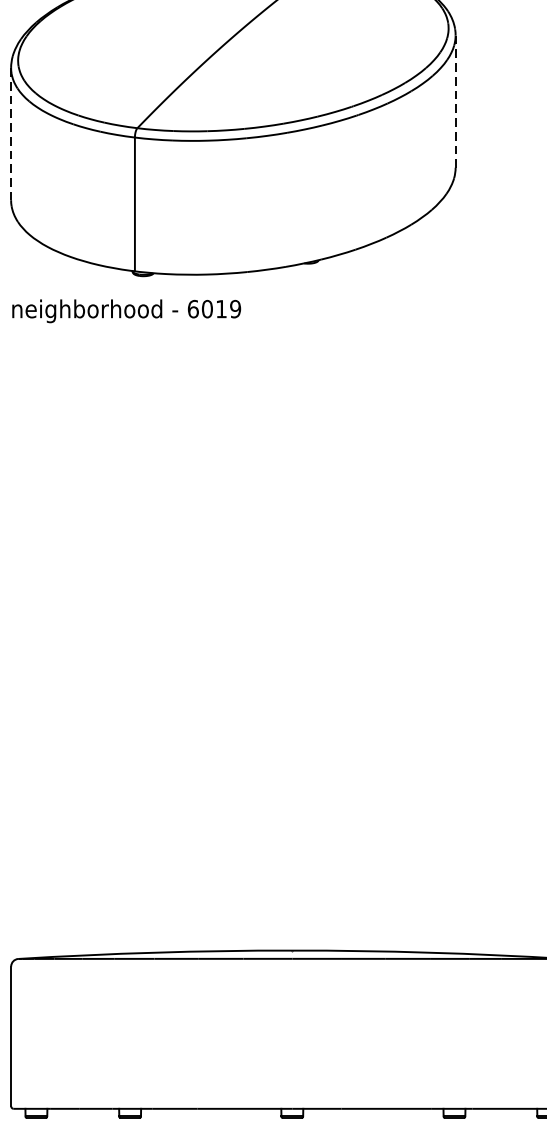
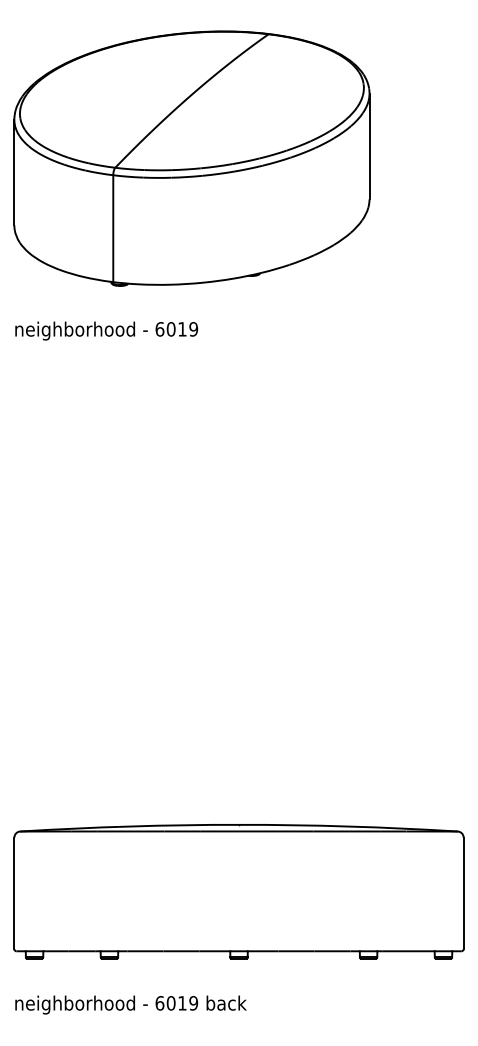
line: (455, 101) -> (369, 146), dashed -> solid
line: (11, 134) -> (14, 172), dashed -> solid
text: (126, 310) -> (106, 330), moved

